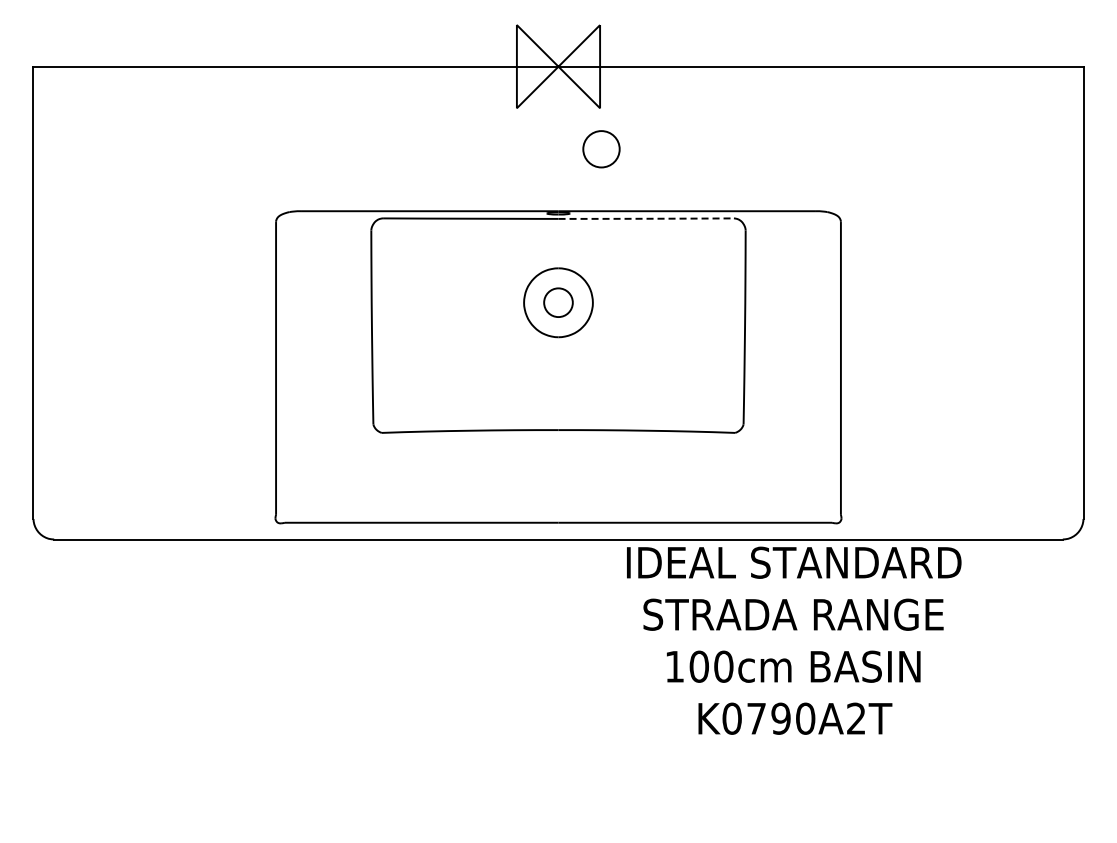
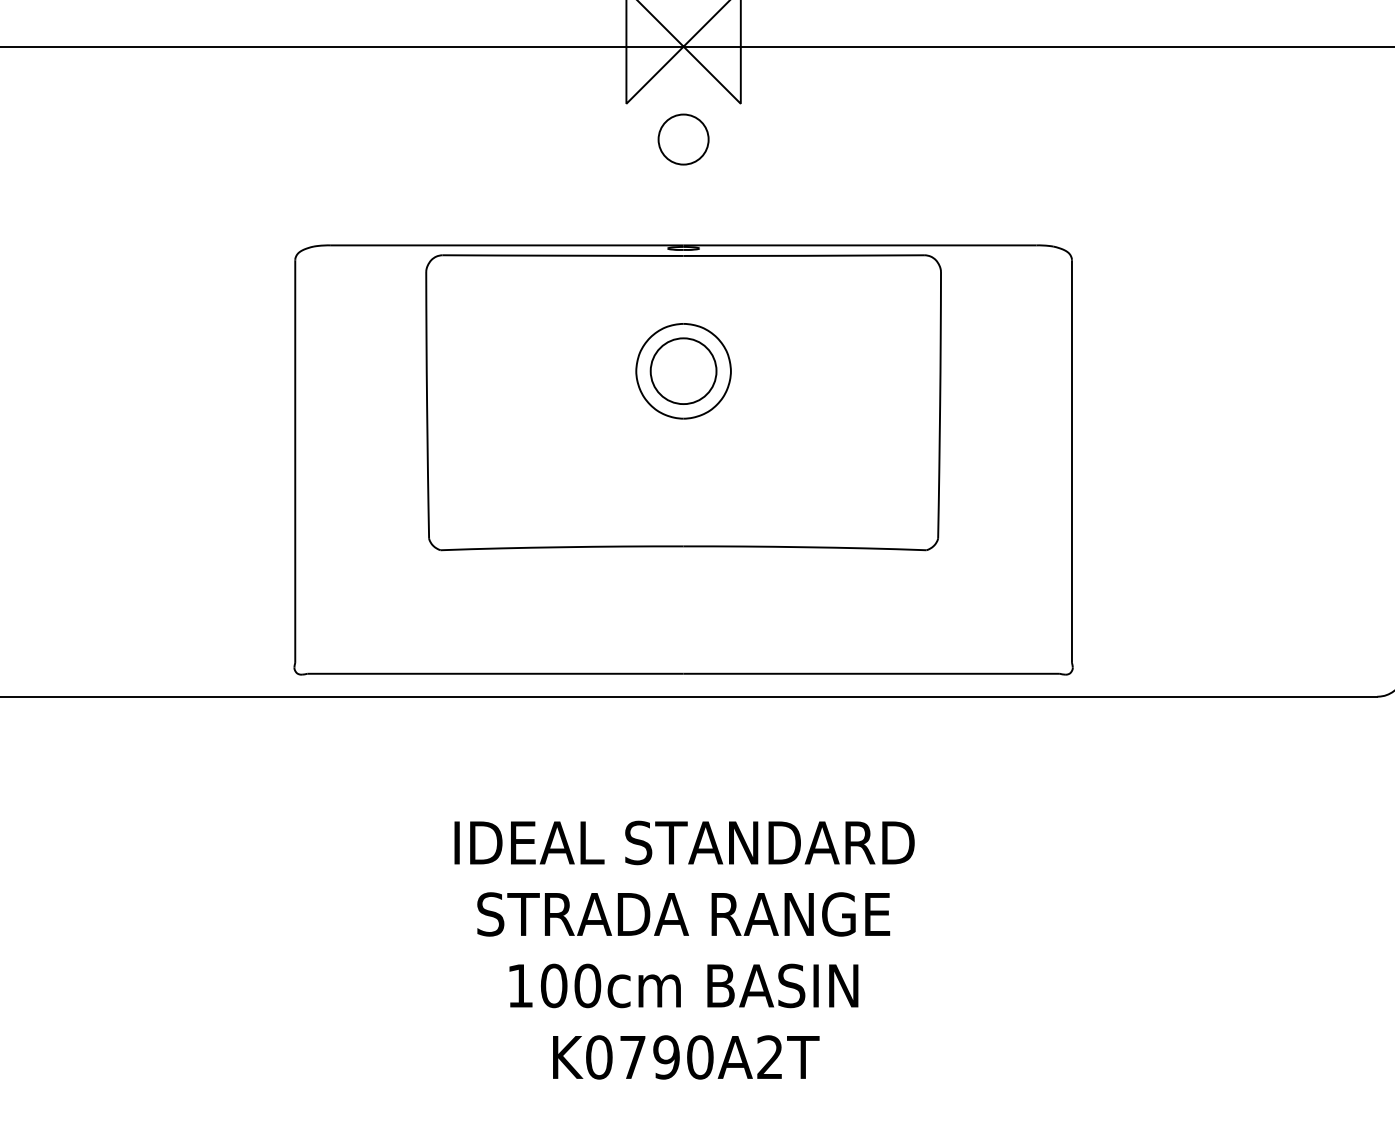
circle: (601, 149) -> (683, 139), moved
arc: (646, 218) -> (804, 255), dashed -> solid
circle: (558, 302) -> (683, 370), size x1.67
text: (794, 640) -> (685, 949), moved

